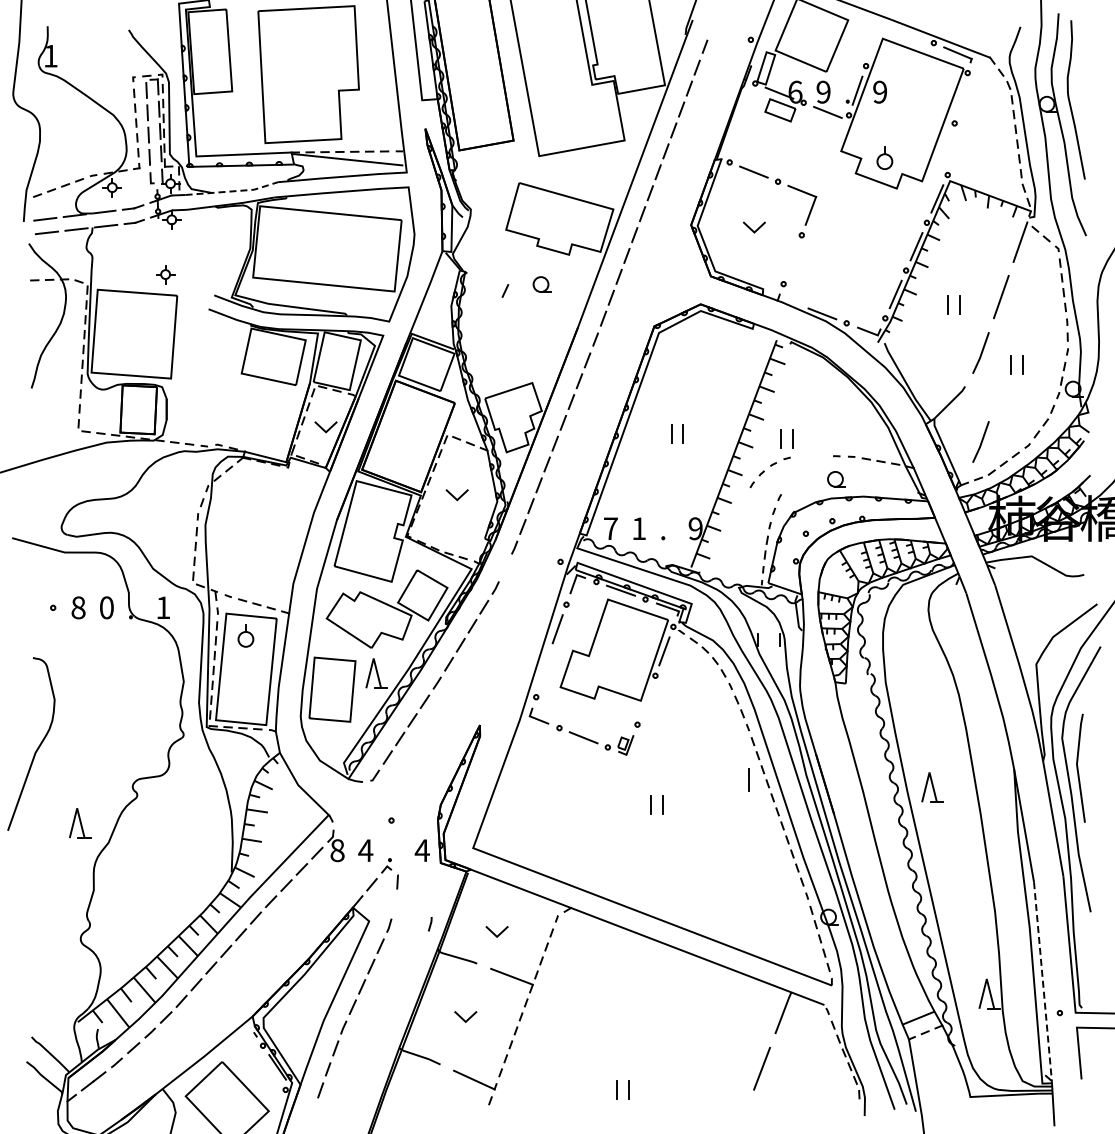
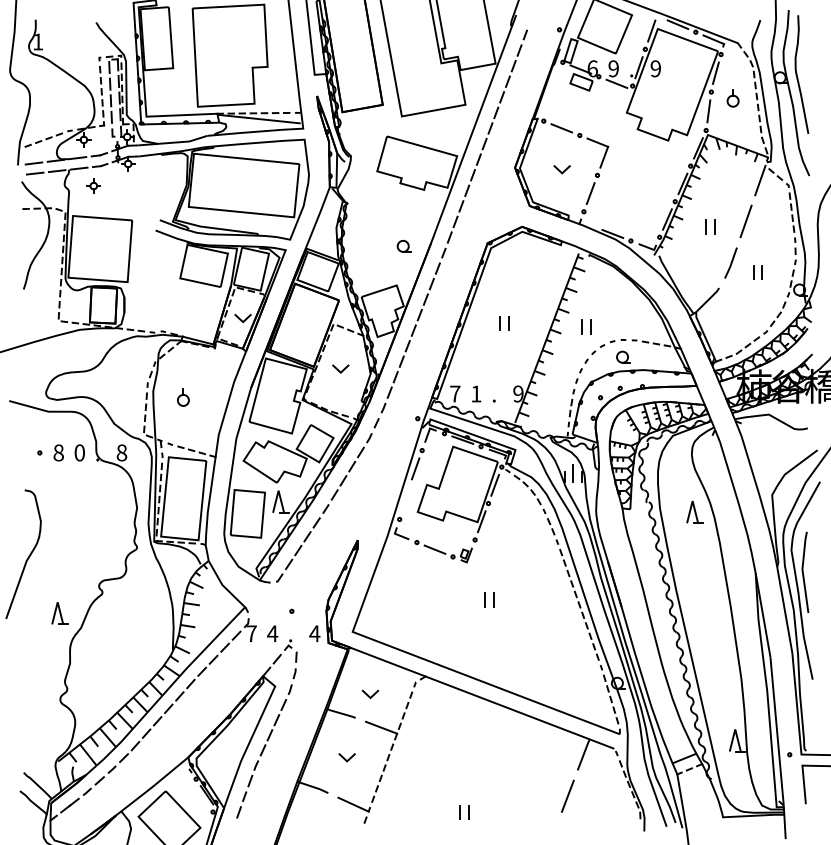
line: (909, 32) -> (677, 24), added
line: (874, 41) -> (651, 31), added
line: (960, 97) -> (715, 72), added
line: (951, 149) -> (708, 111), added
part: (884, 157) -> (732, 98), moved
line: (233, 191) -> (174, 142), dashed -> solid
line: (792, 259) -> (590, 193), added
part: (165, 274) -> (93, 185), moved
part: (541, 284) -> (403, 246), moved
line: (505, 290) -> (376, 422), moved
line: (981, 441) -> (731, 329), removed
part: (769, 471) -> (599, 351), moved
text: (163, 607) -> (122, 452), 1 -> 8
part: (245, 635) -> (183, 397), moved
line: (646, 700) -> (481, 521), added
line: (748, 779) -> (572, 472), moved
part: (932, 787) -> (694, 512), moved
text: (337, 850) -> (251, 633), 8 -> 7
line: (430, 924) -> (294, 673), moved
line: (1042, 980) -> (776, 730), dashed -> solid

